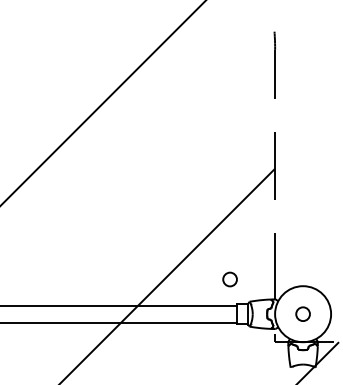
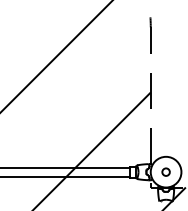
circle: (228, 278) -> (125, 152), removed

